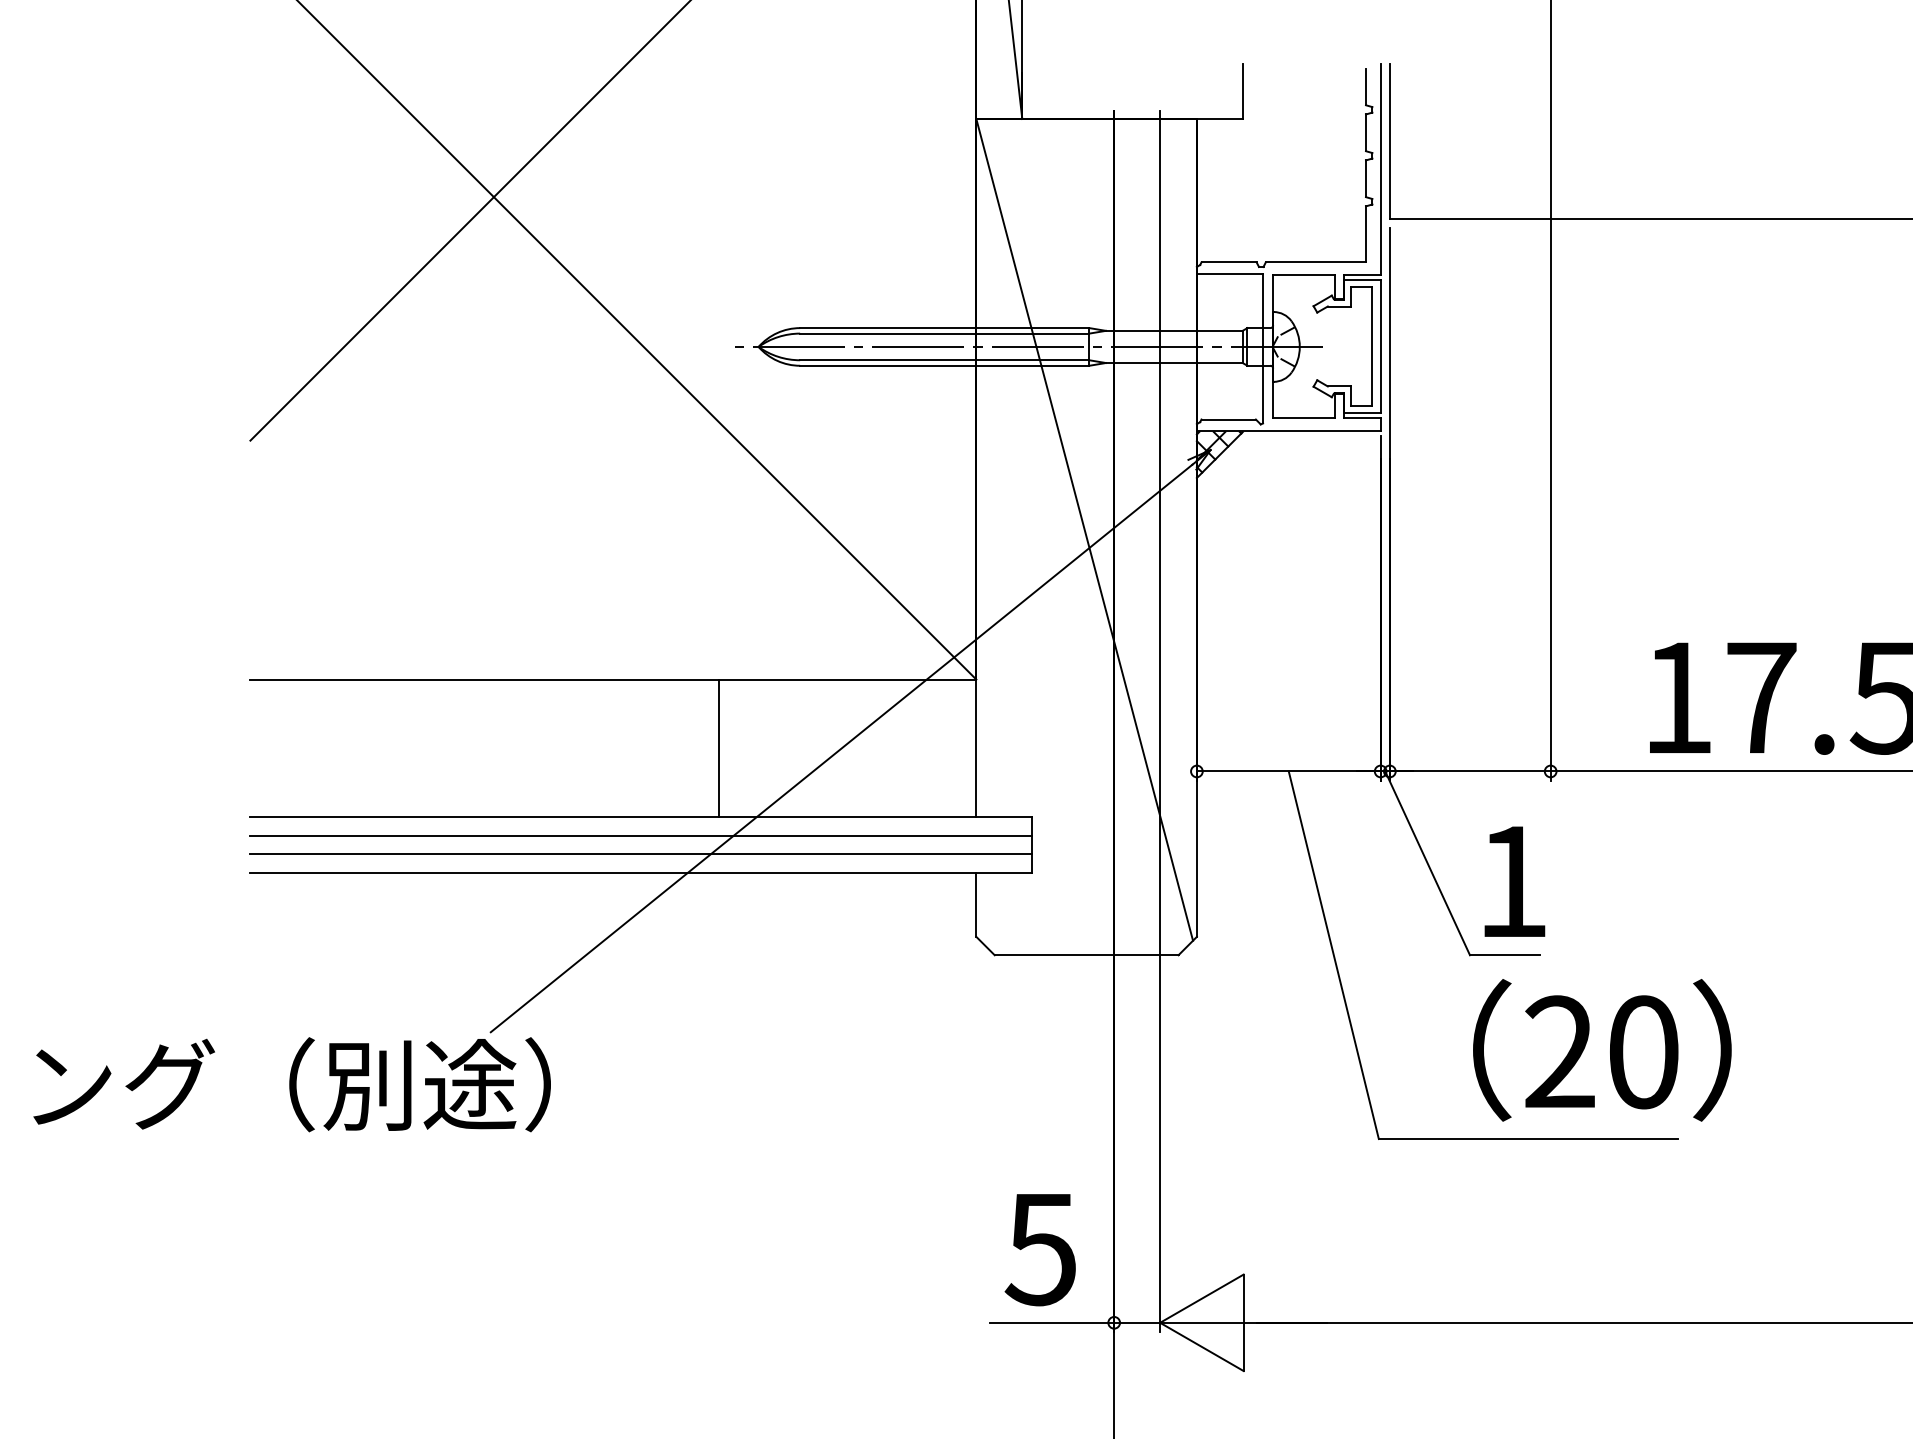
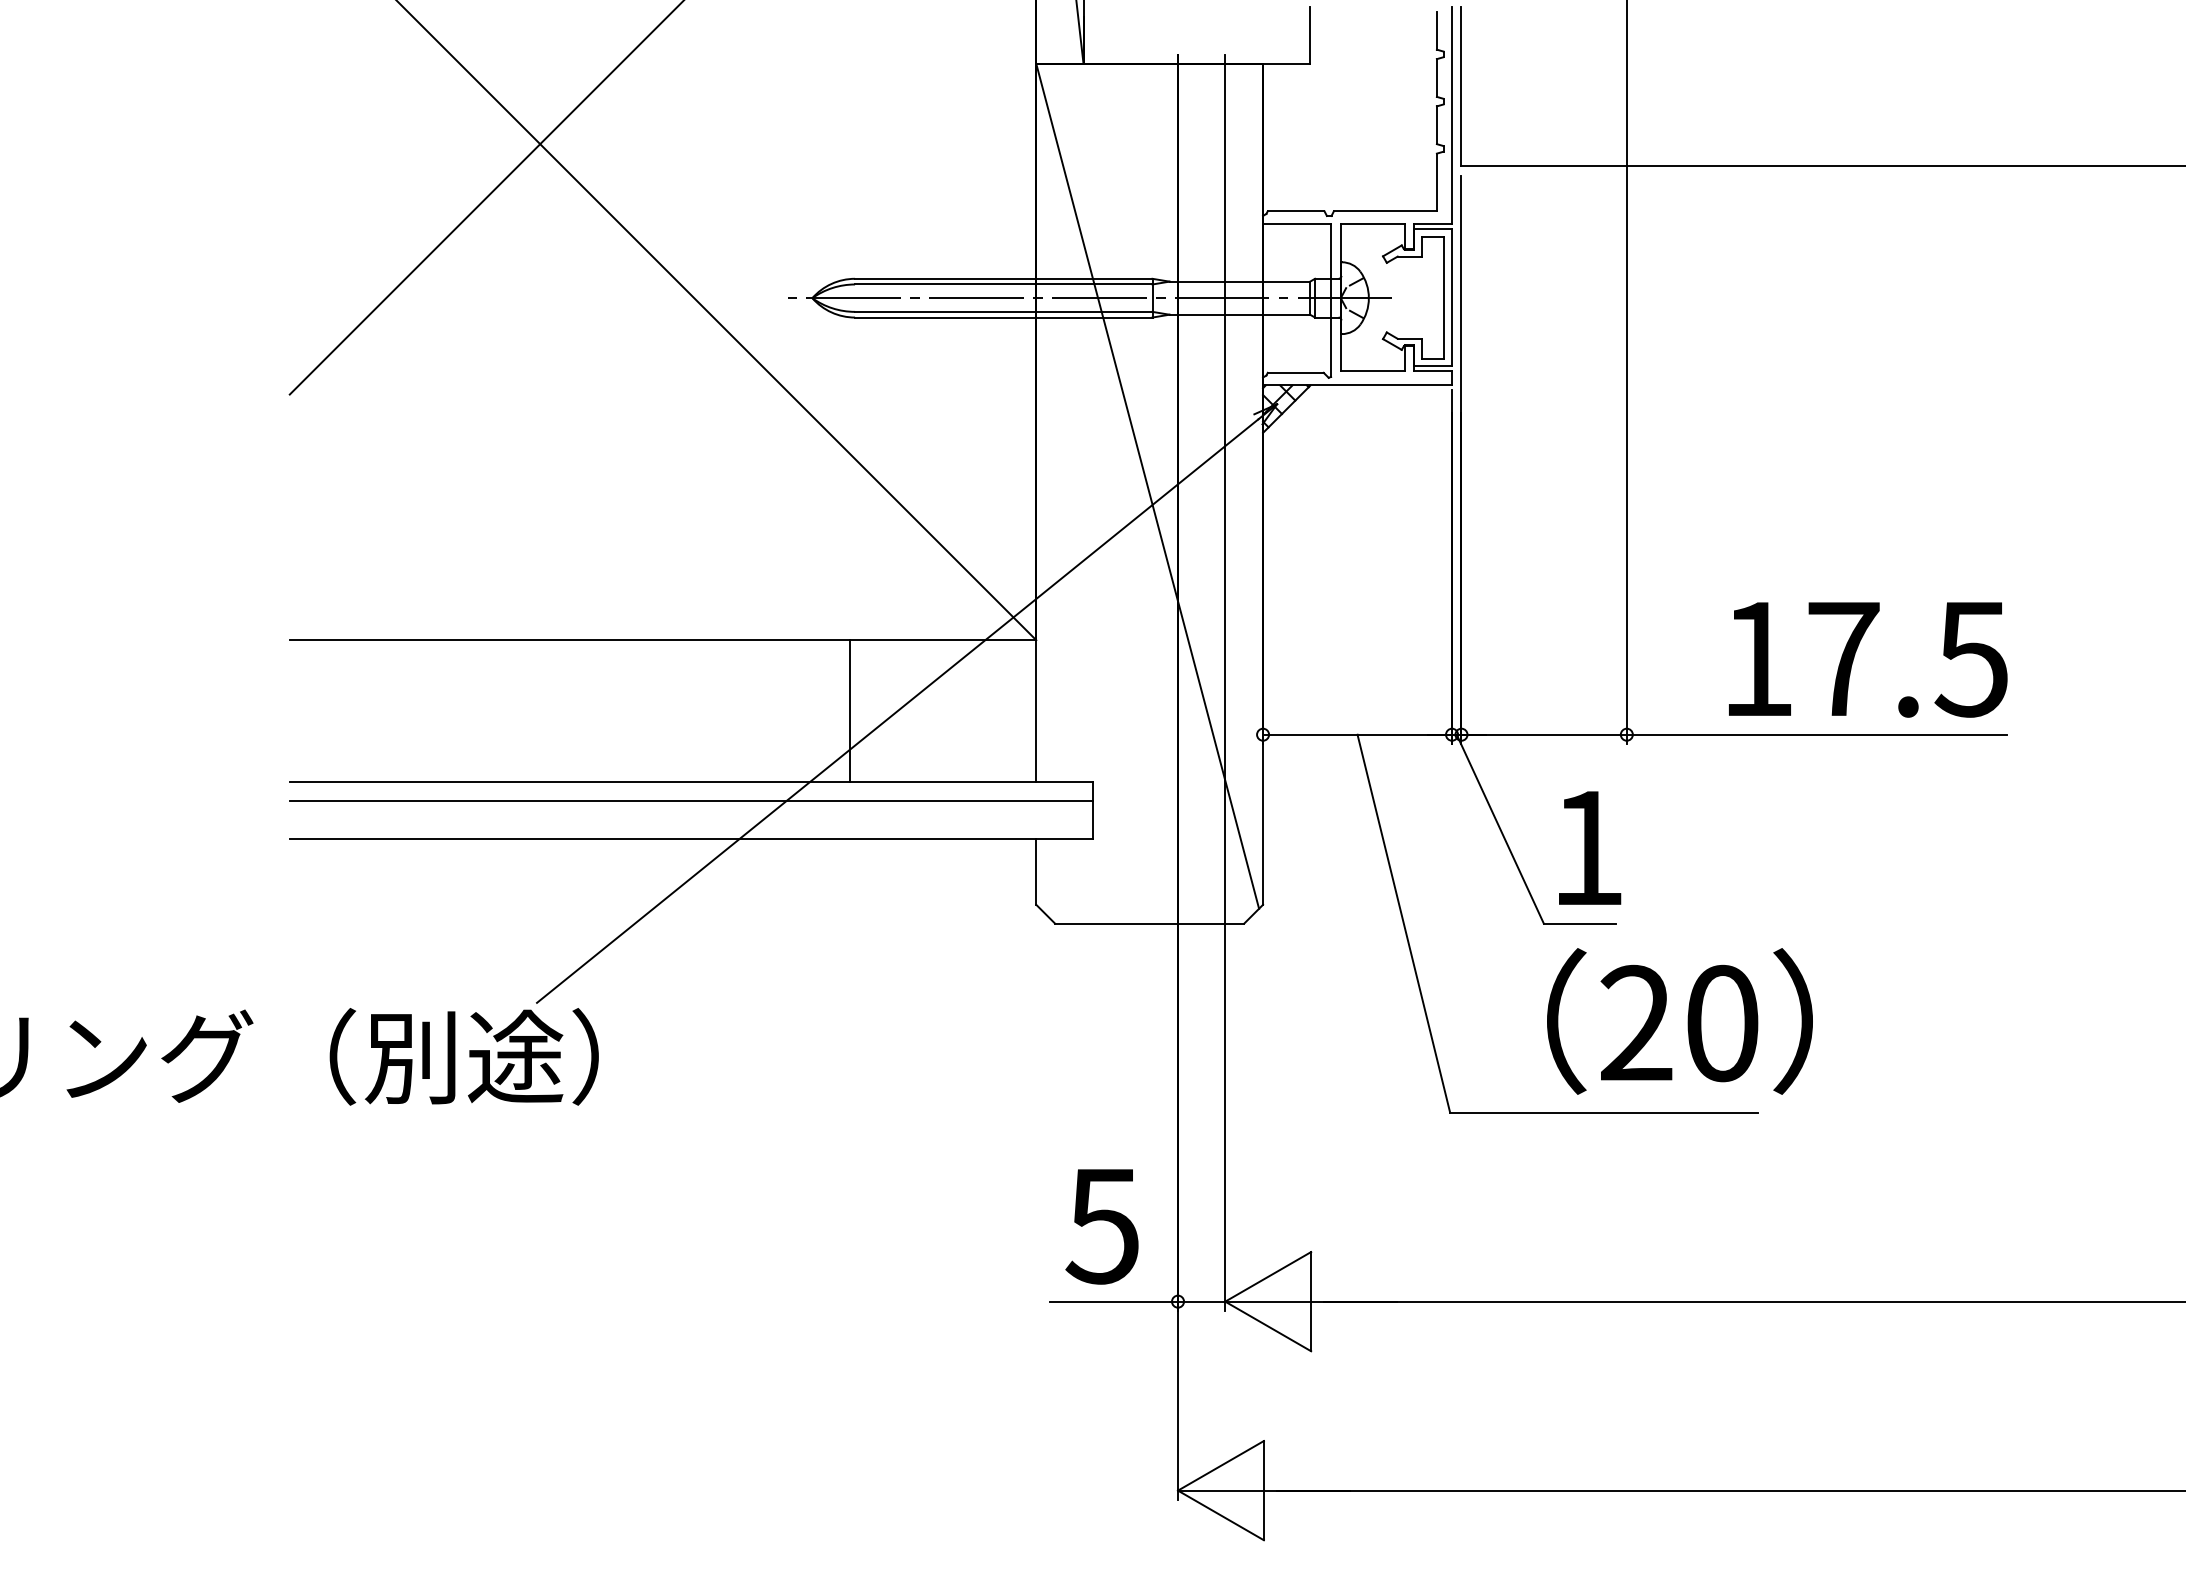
line: (718, 747) -> (849, 710), moved
line: (640, 853) -> (690, 819), removed

